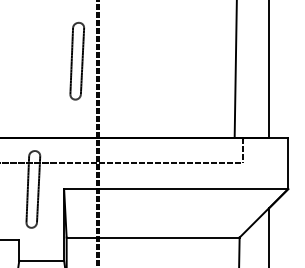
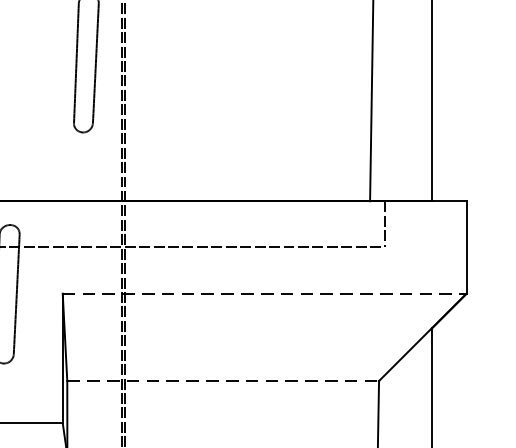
line: (176, 189) -> (265, 294), solid -> dashed
line: (153, 237) -> (223, 380), solid -> dashed

